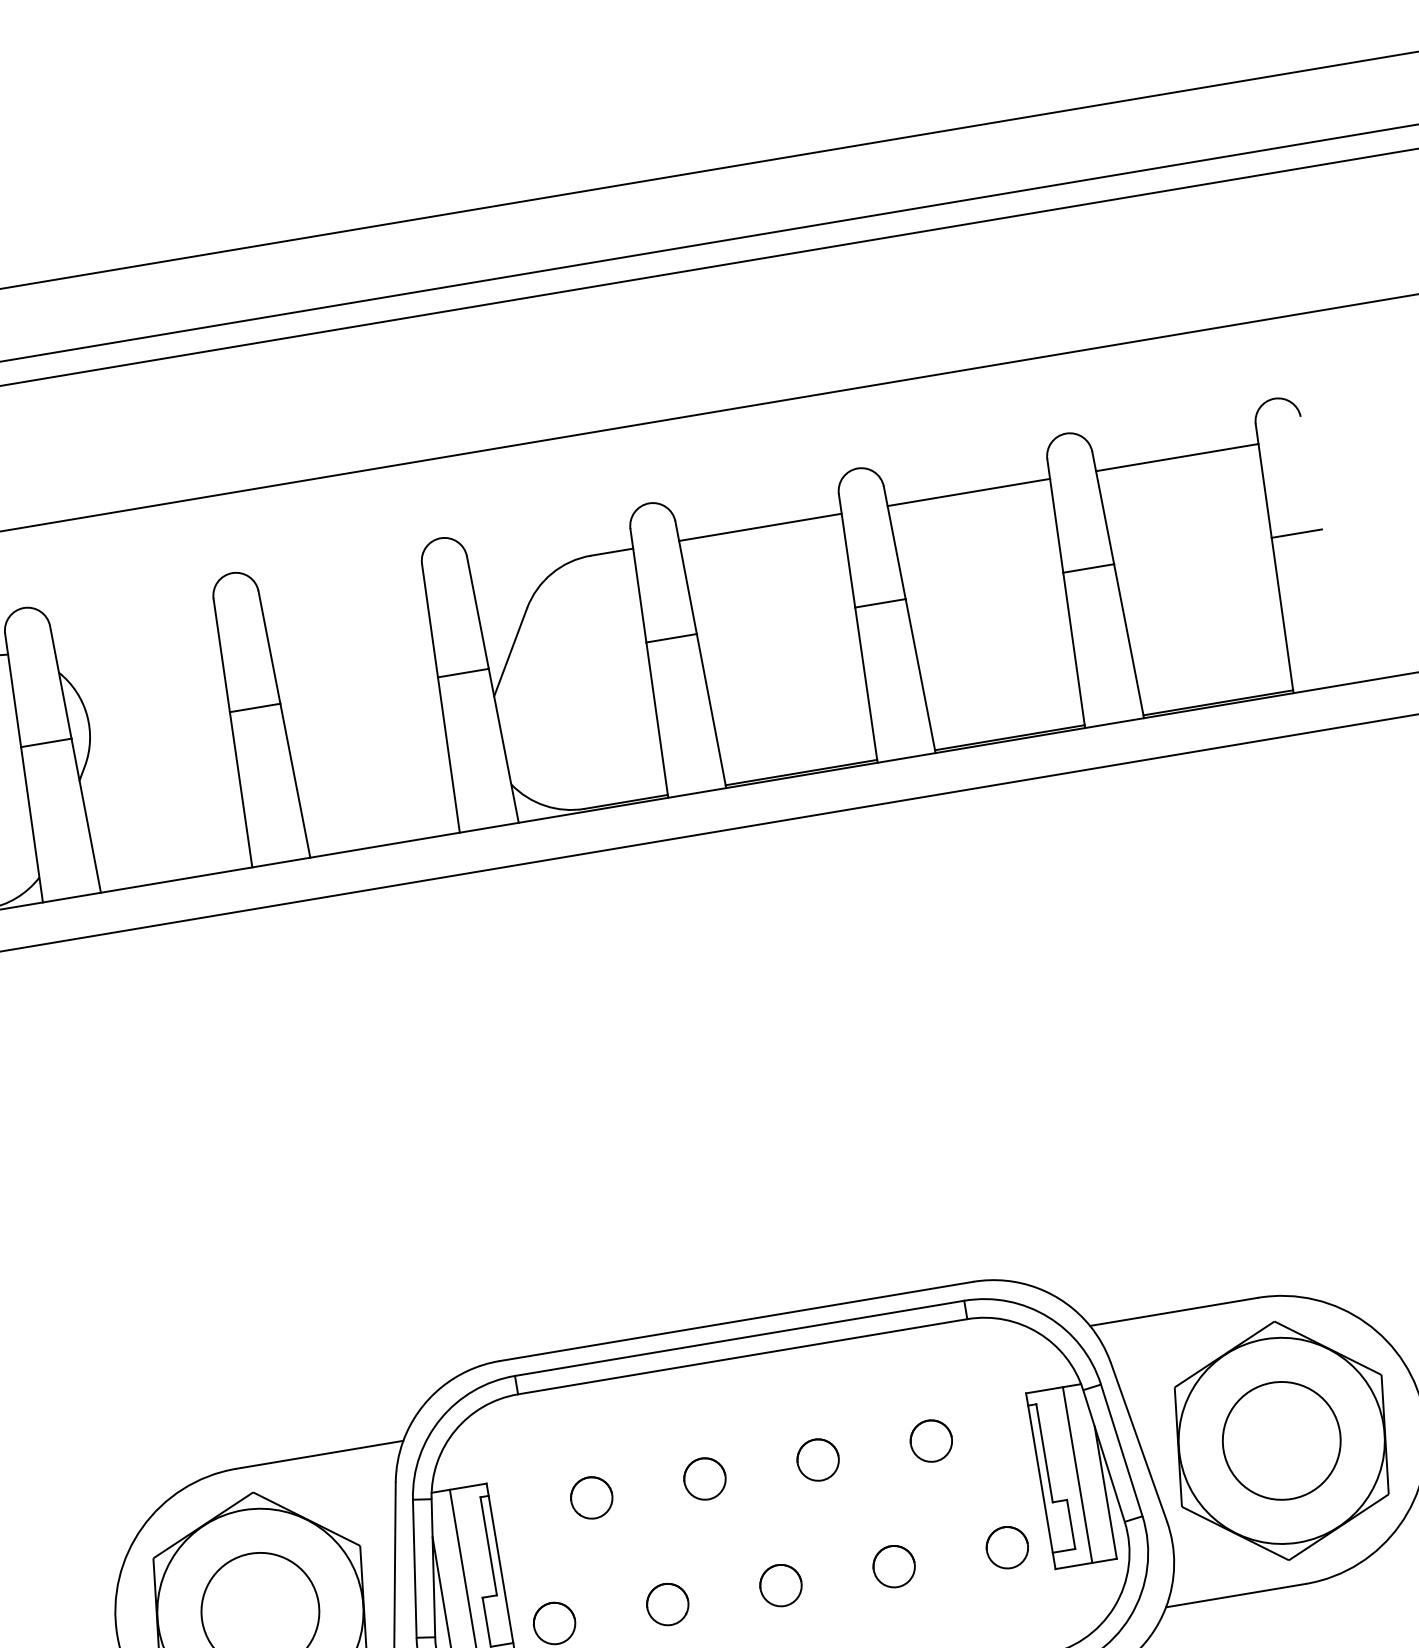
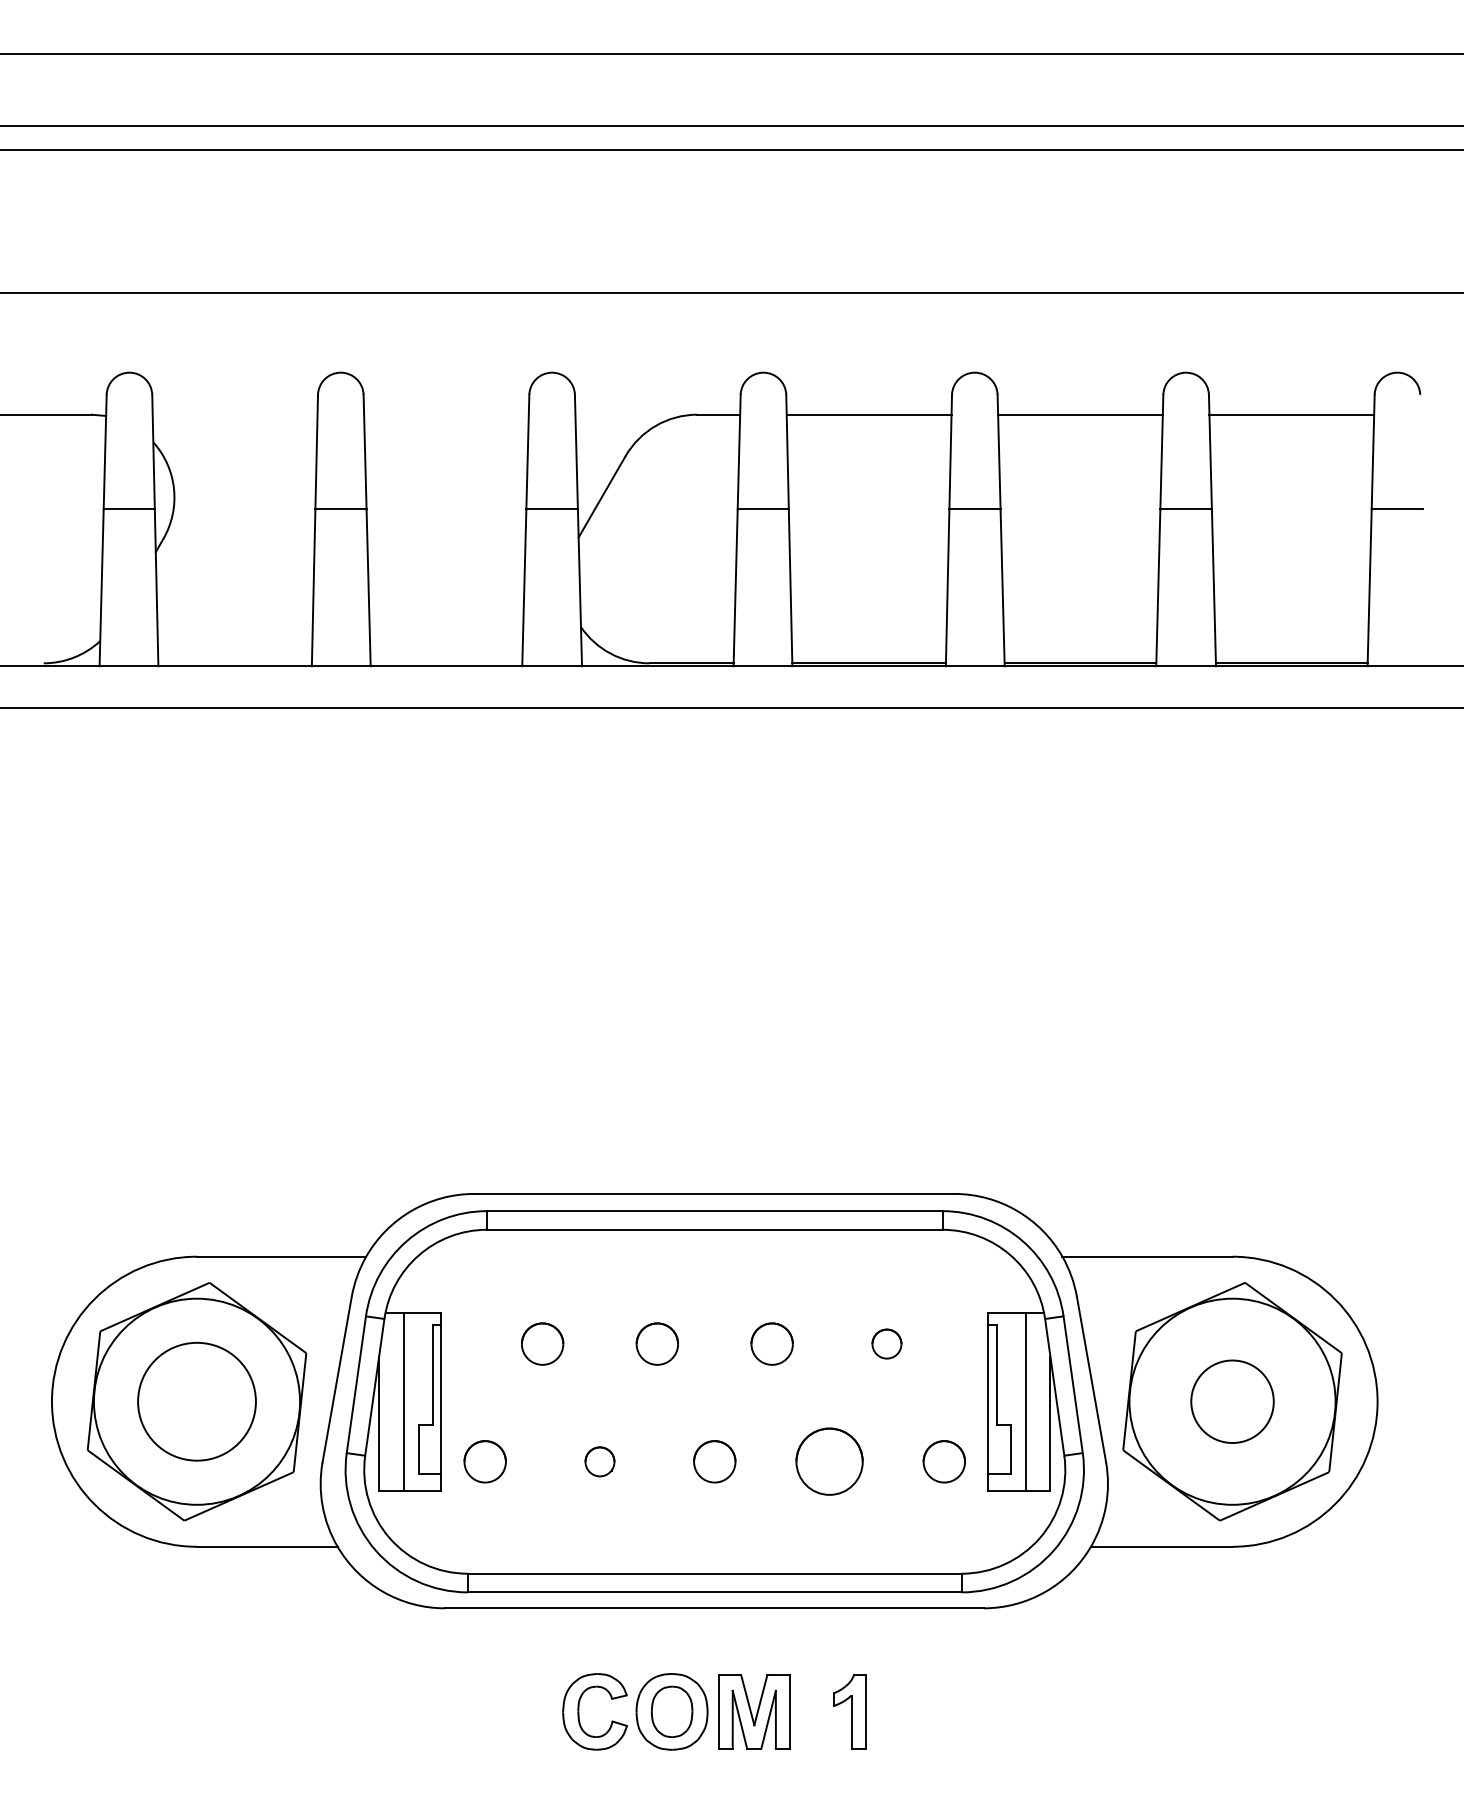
part: (930, 1440) -> (886, 1343), size x0.7
circle: (1281, 1440) -> (1232, 1401), size x0.7
part: (894, 1566) -> (829, 1461), size x1.6
part: (667, 1604) -> (599, 1461), size x0.7

